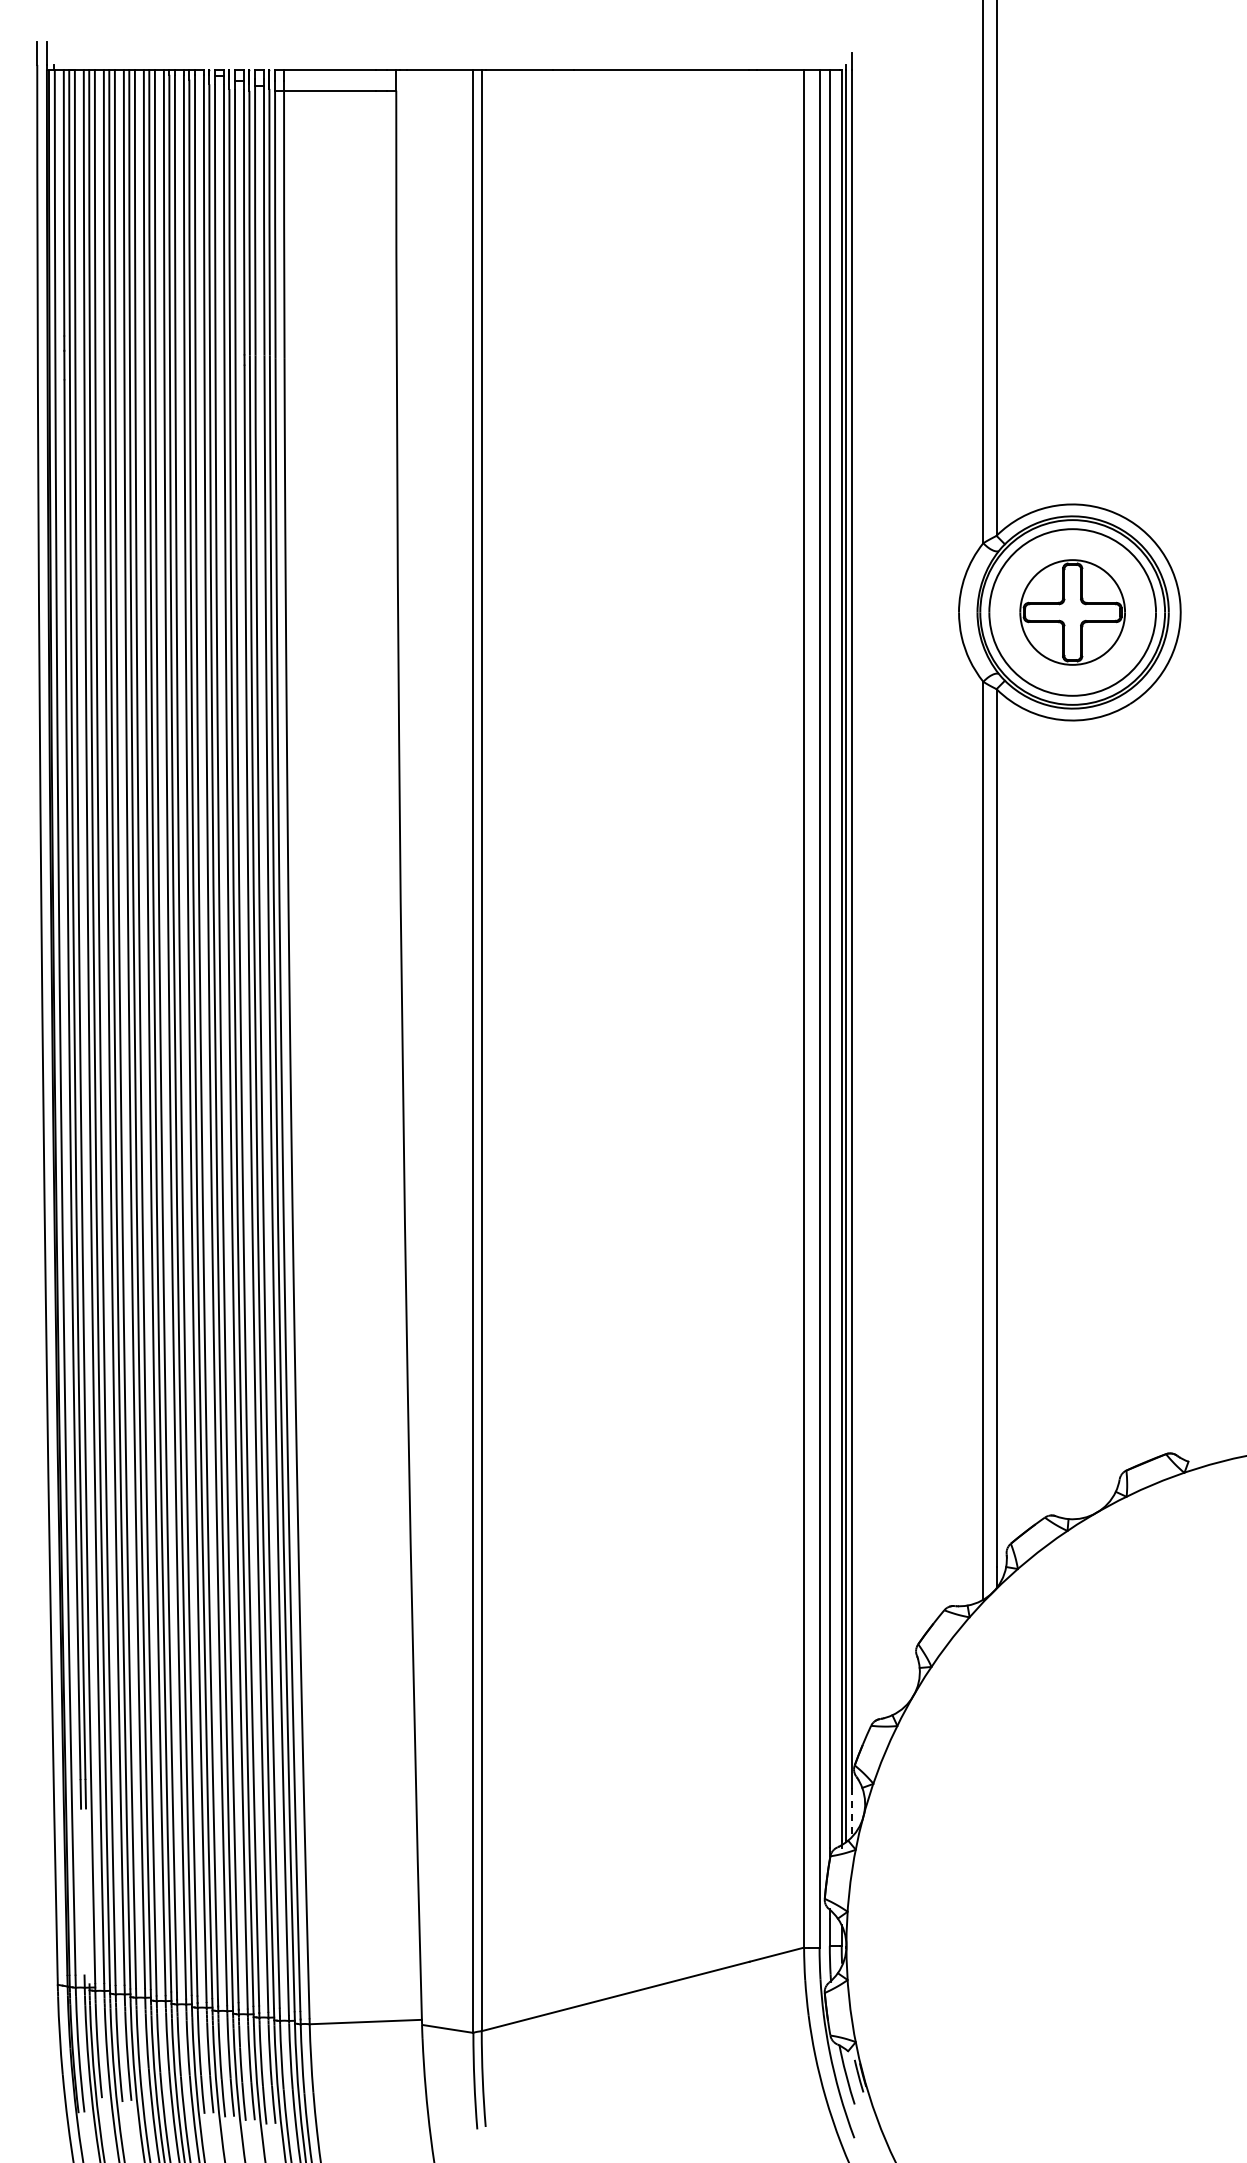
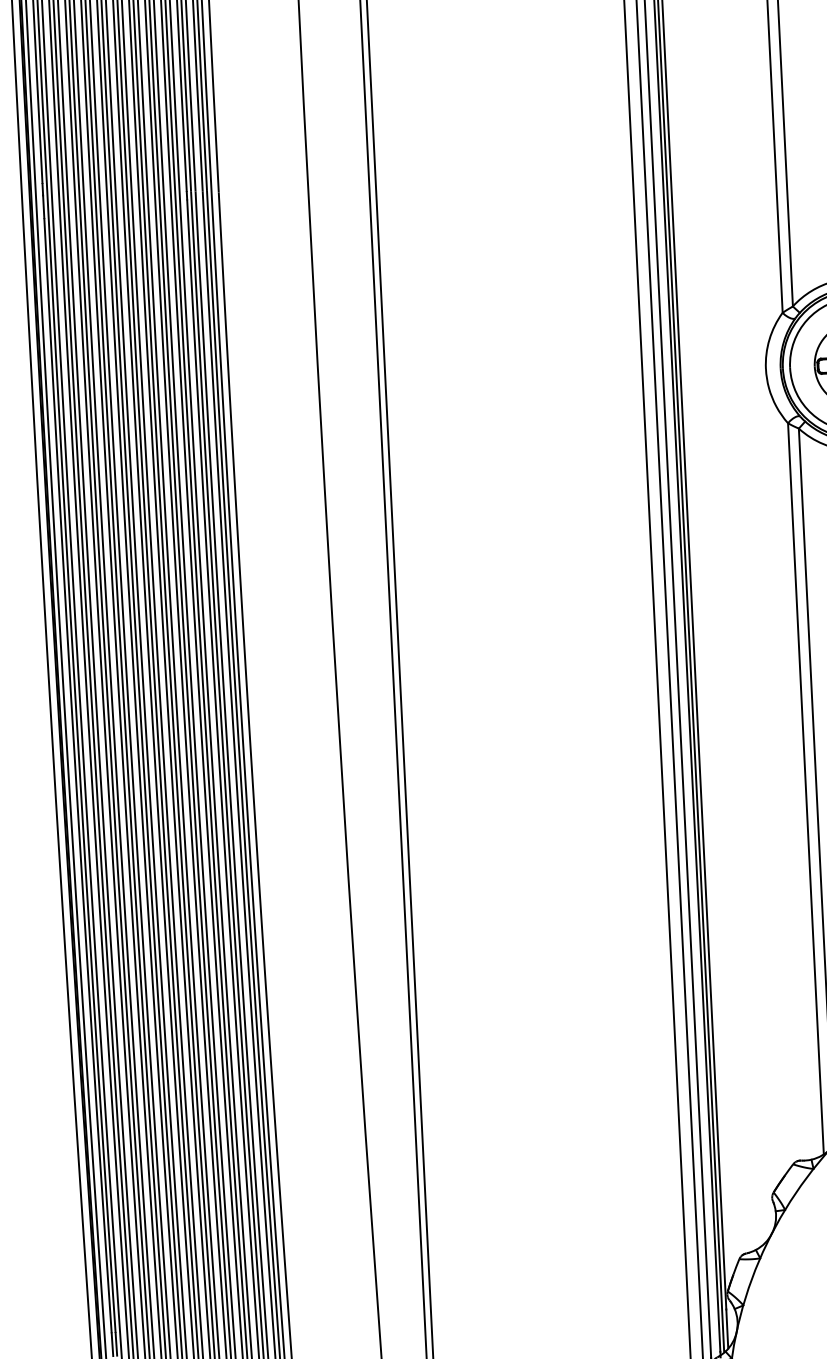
line: (851, 1812) -> (727, 1329), dashed -> solid

